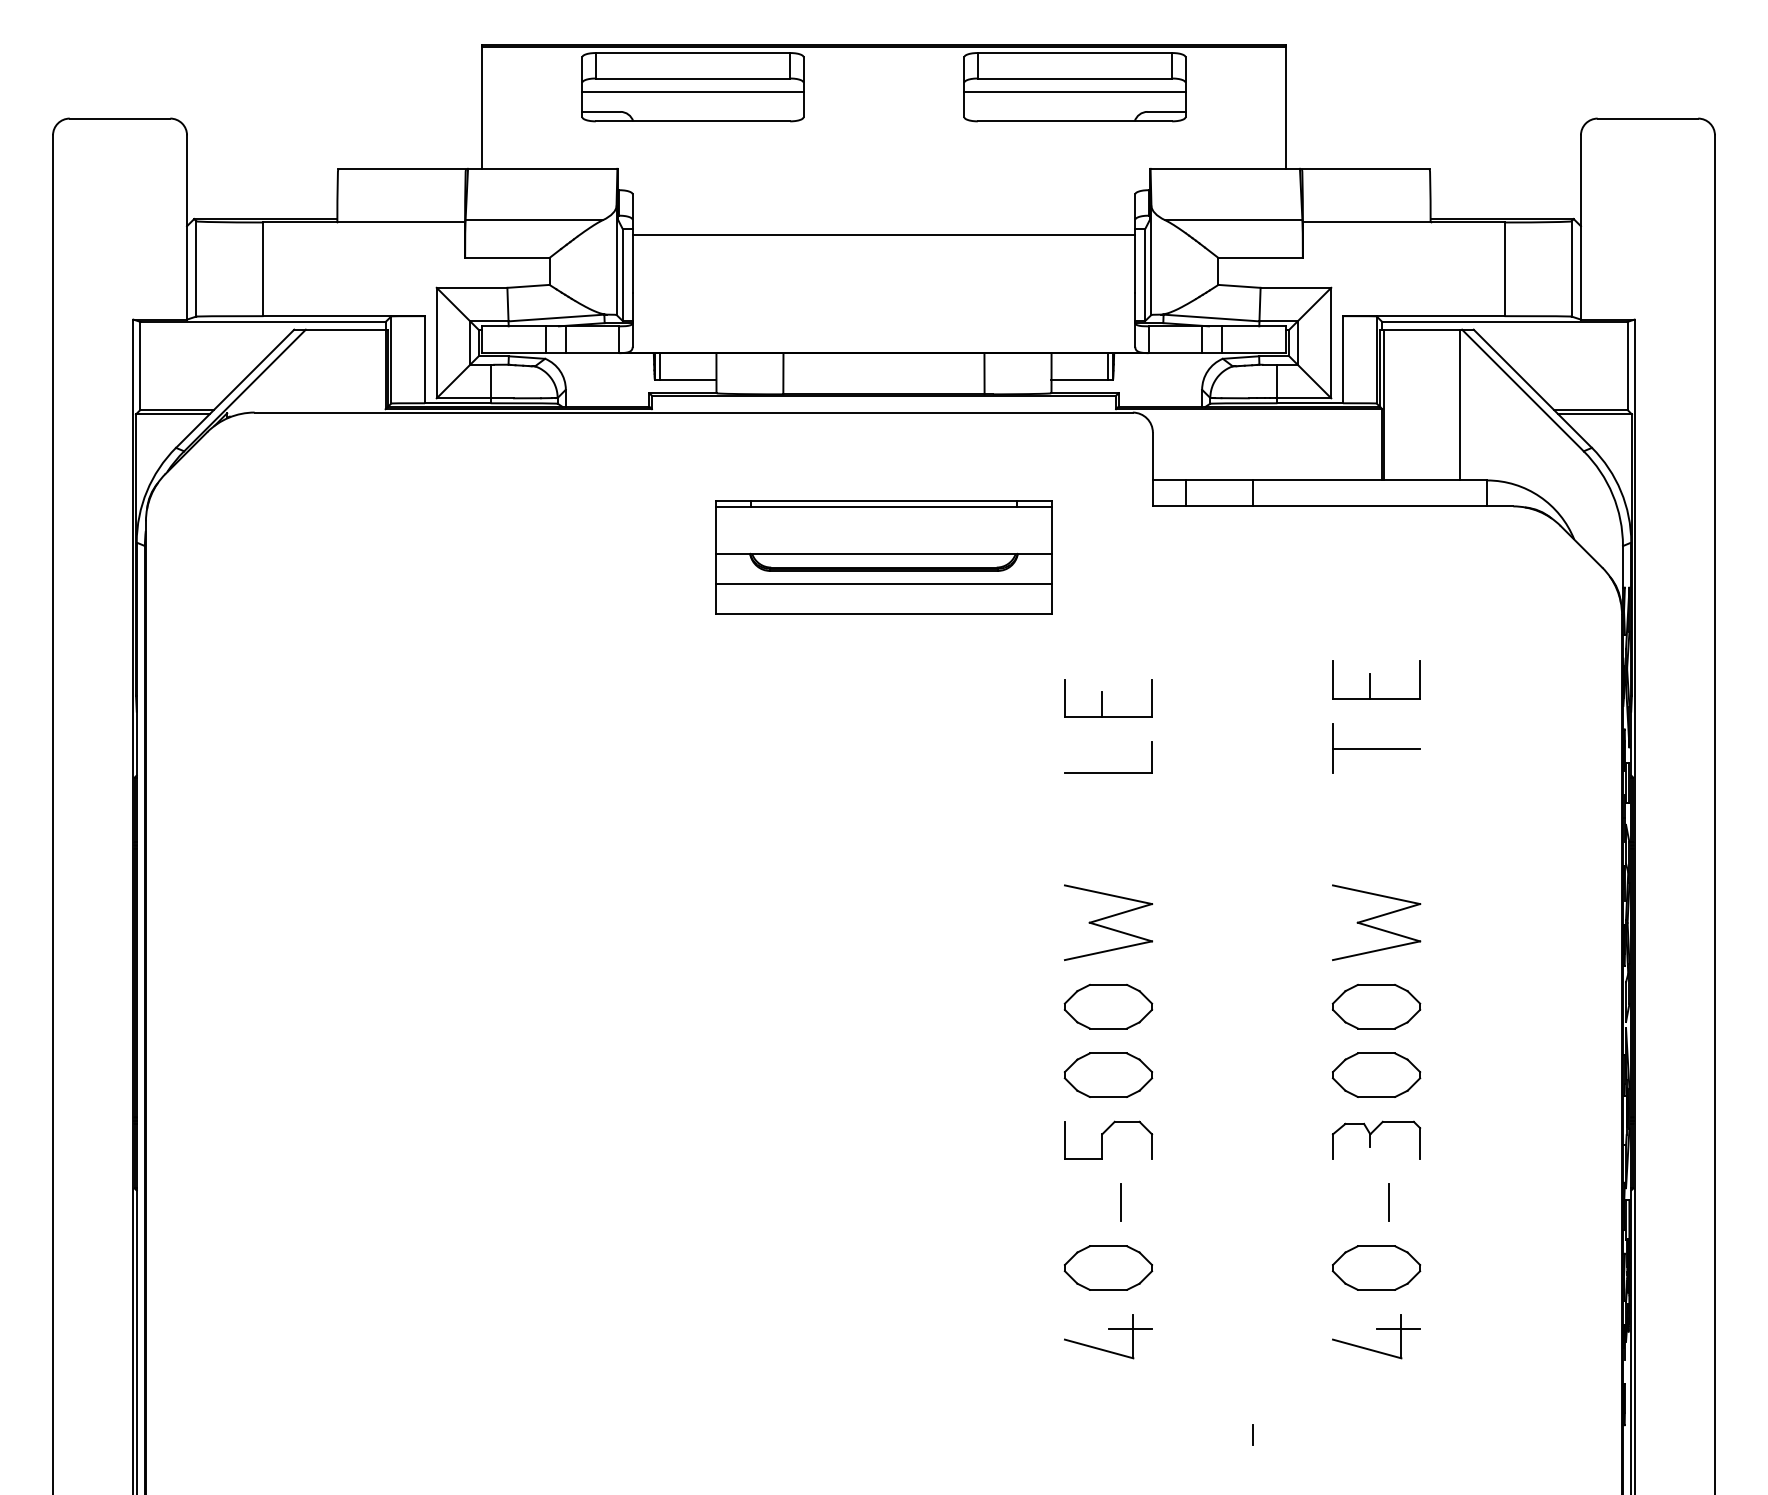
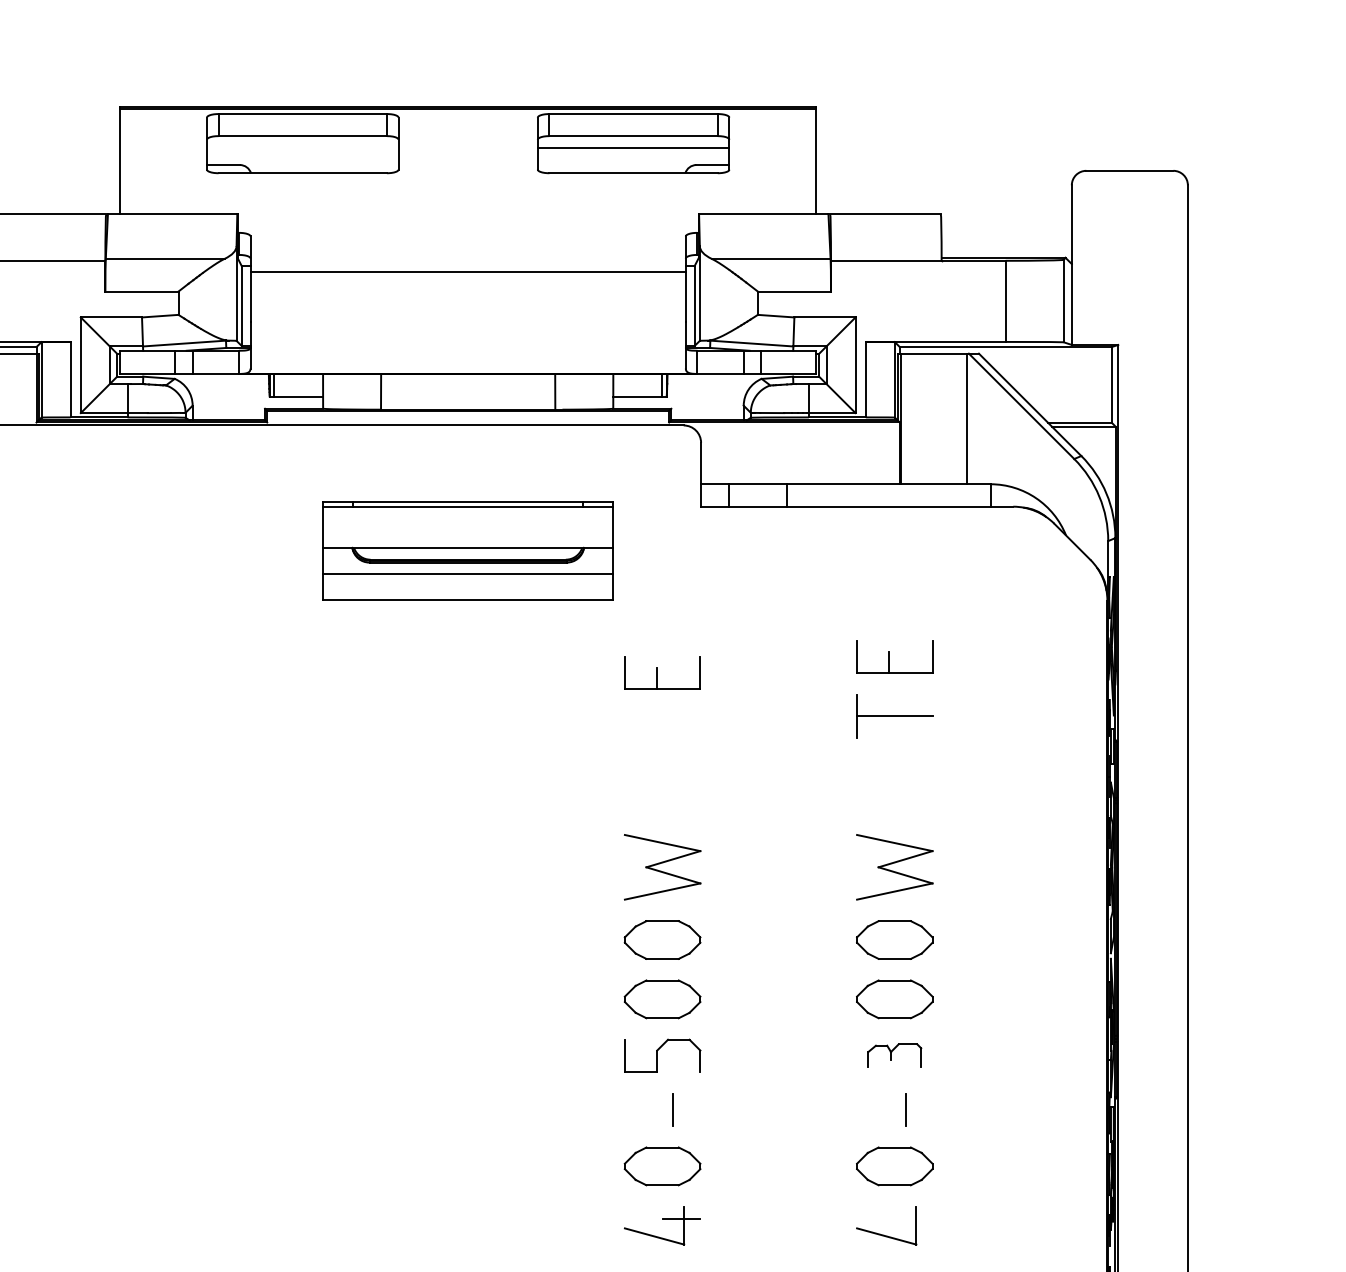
line: (692, 91) -> (302, 147), removed
part: (1108, 772) -> (662, 737), removed
part: (1376, 1139) -> (894, 1055), size x0.7
line: (1398, 1329) -> (913, 1219), removed

